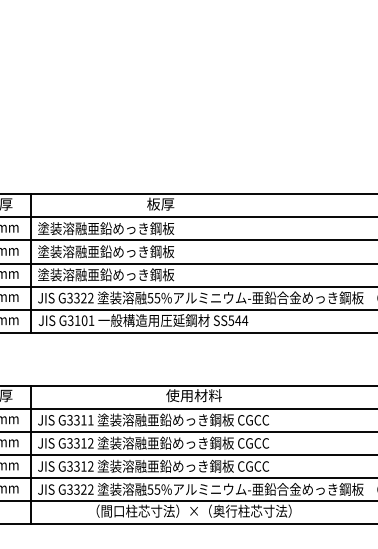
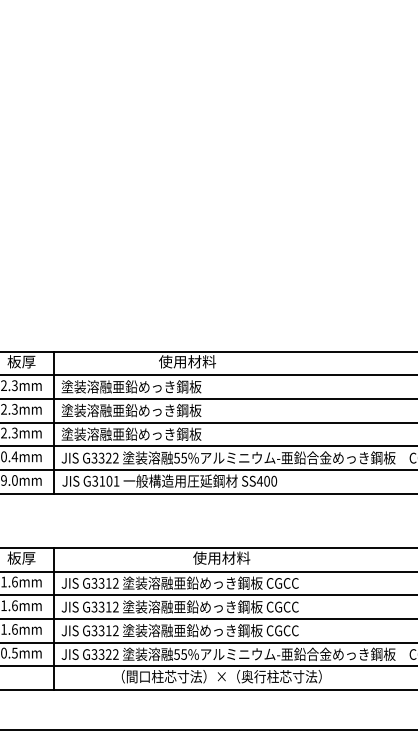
text: (160, 203) -> (187, 361), 板厚 -> 使用材料
text: (237, 319) -> (266, 480), SS544 -> SS400
text: (90, 420) -> (115, 583), G3311 -> G3312

